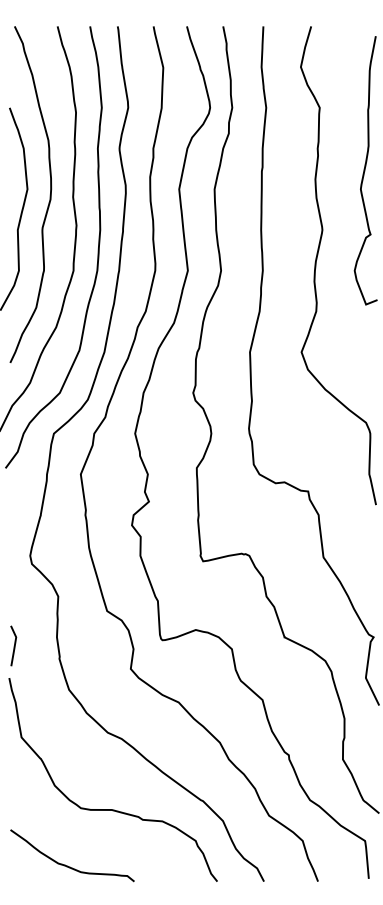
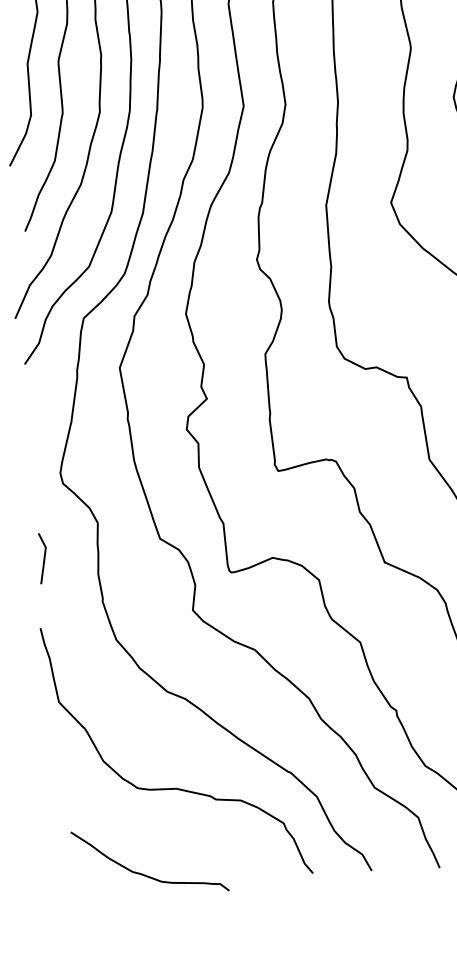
line: (14, 645) -> (44, 557), moved
curve: (67, 865) -> (144, 873), moved

